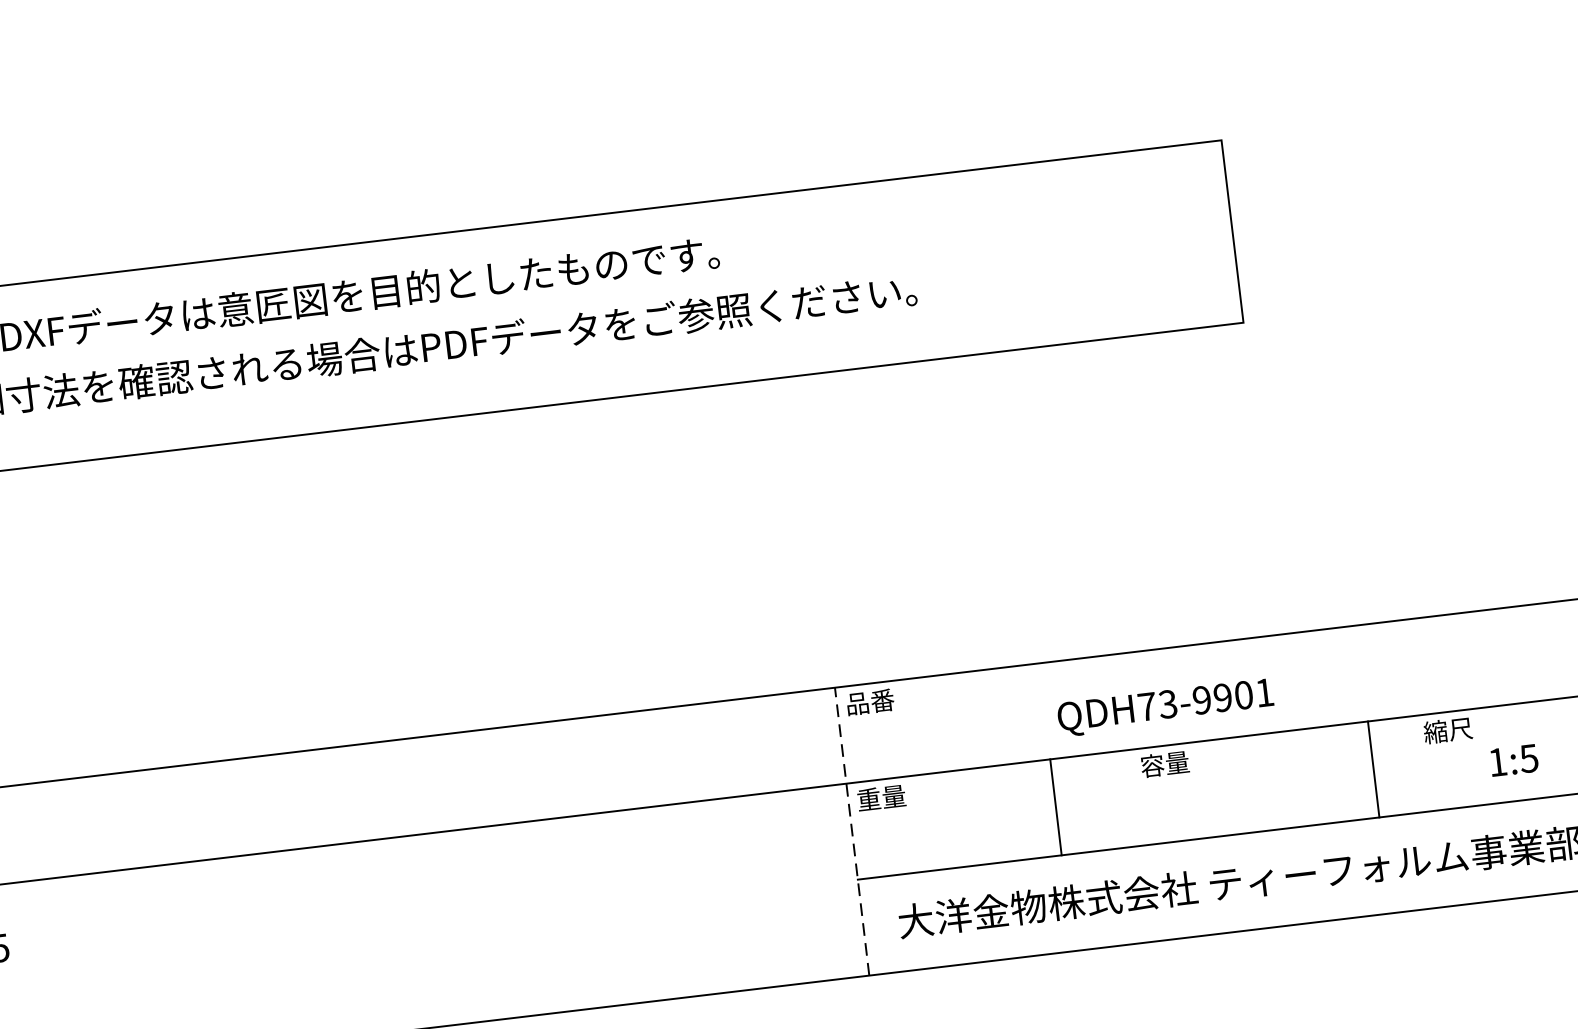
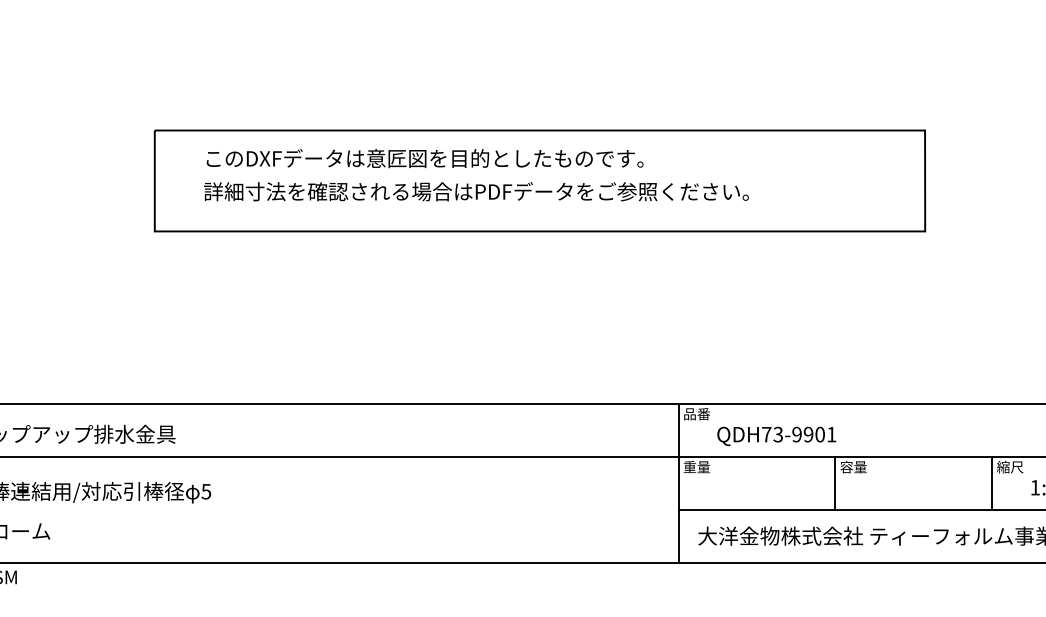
text: (1165, 706) -> (776, 435), moved
line: (1374, 769) -> (992, 483), moved
line: (1056, 807) -> (835, 483), moved
line: (851, 831) -> (678, 483), dashed -> solid

